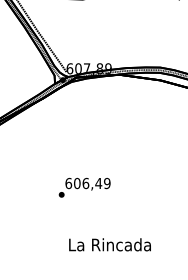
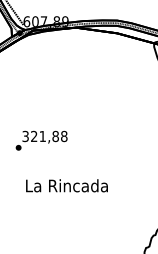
text: (87, 183) -> (44, 136), 606,49 -> 321,88
text: (109, 244) -> (66, 185), moved

